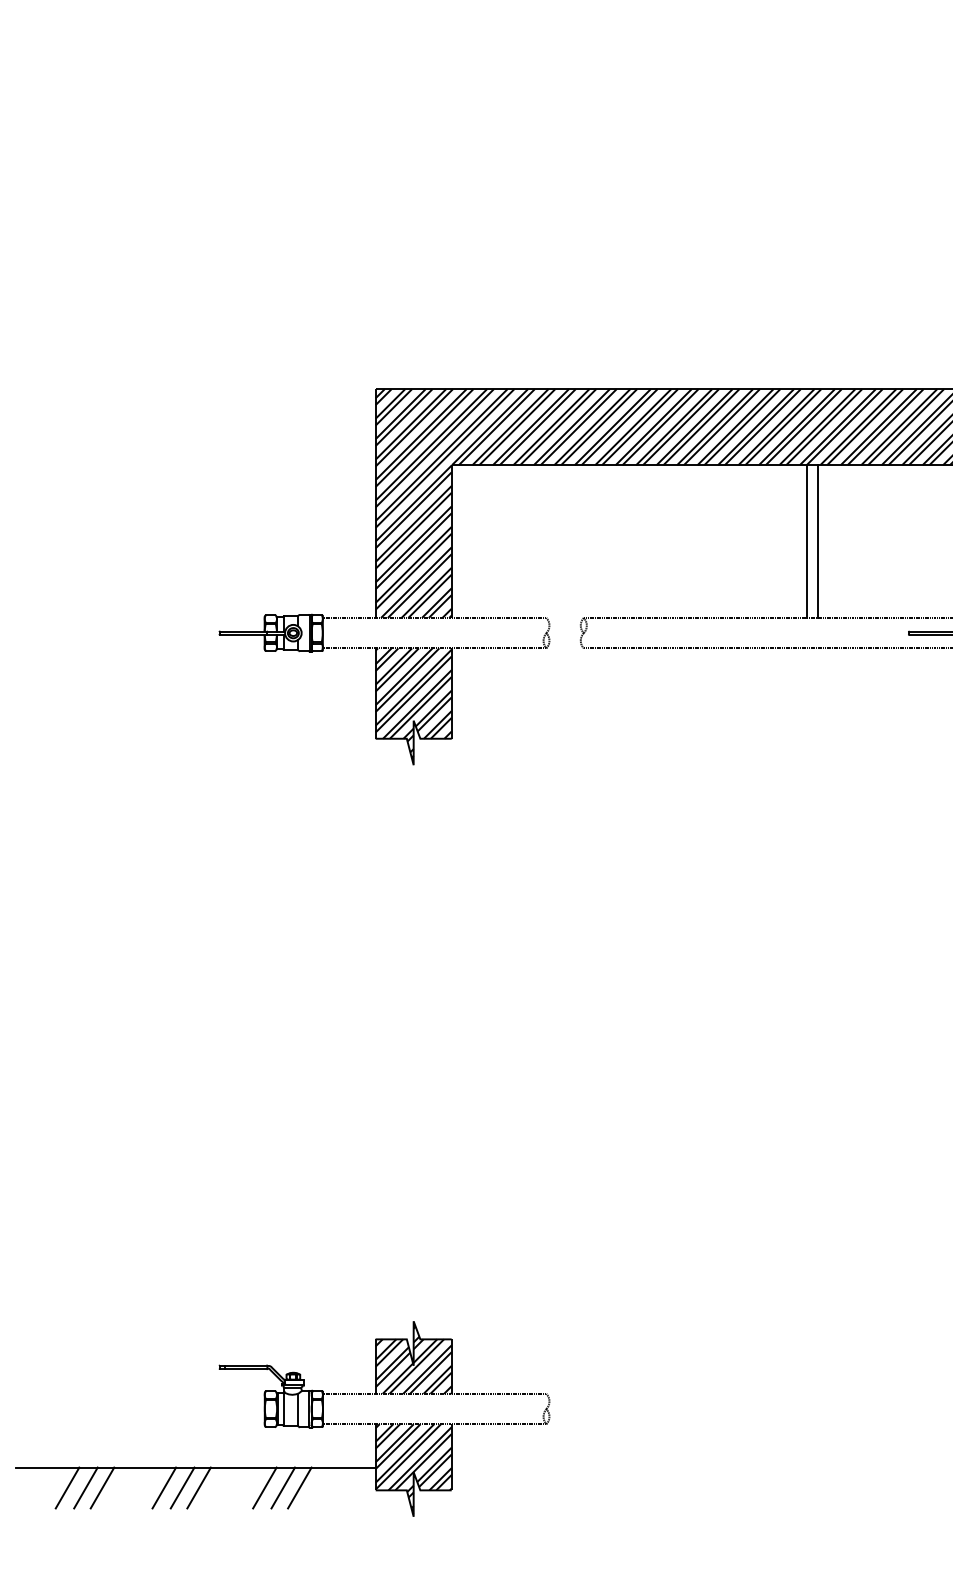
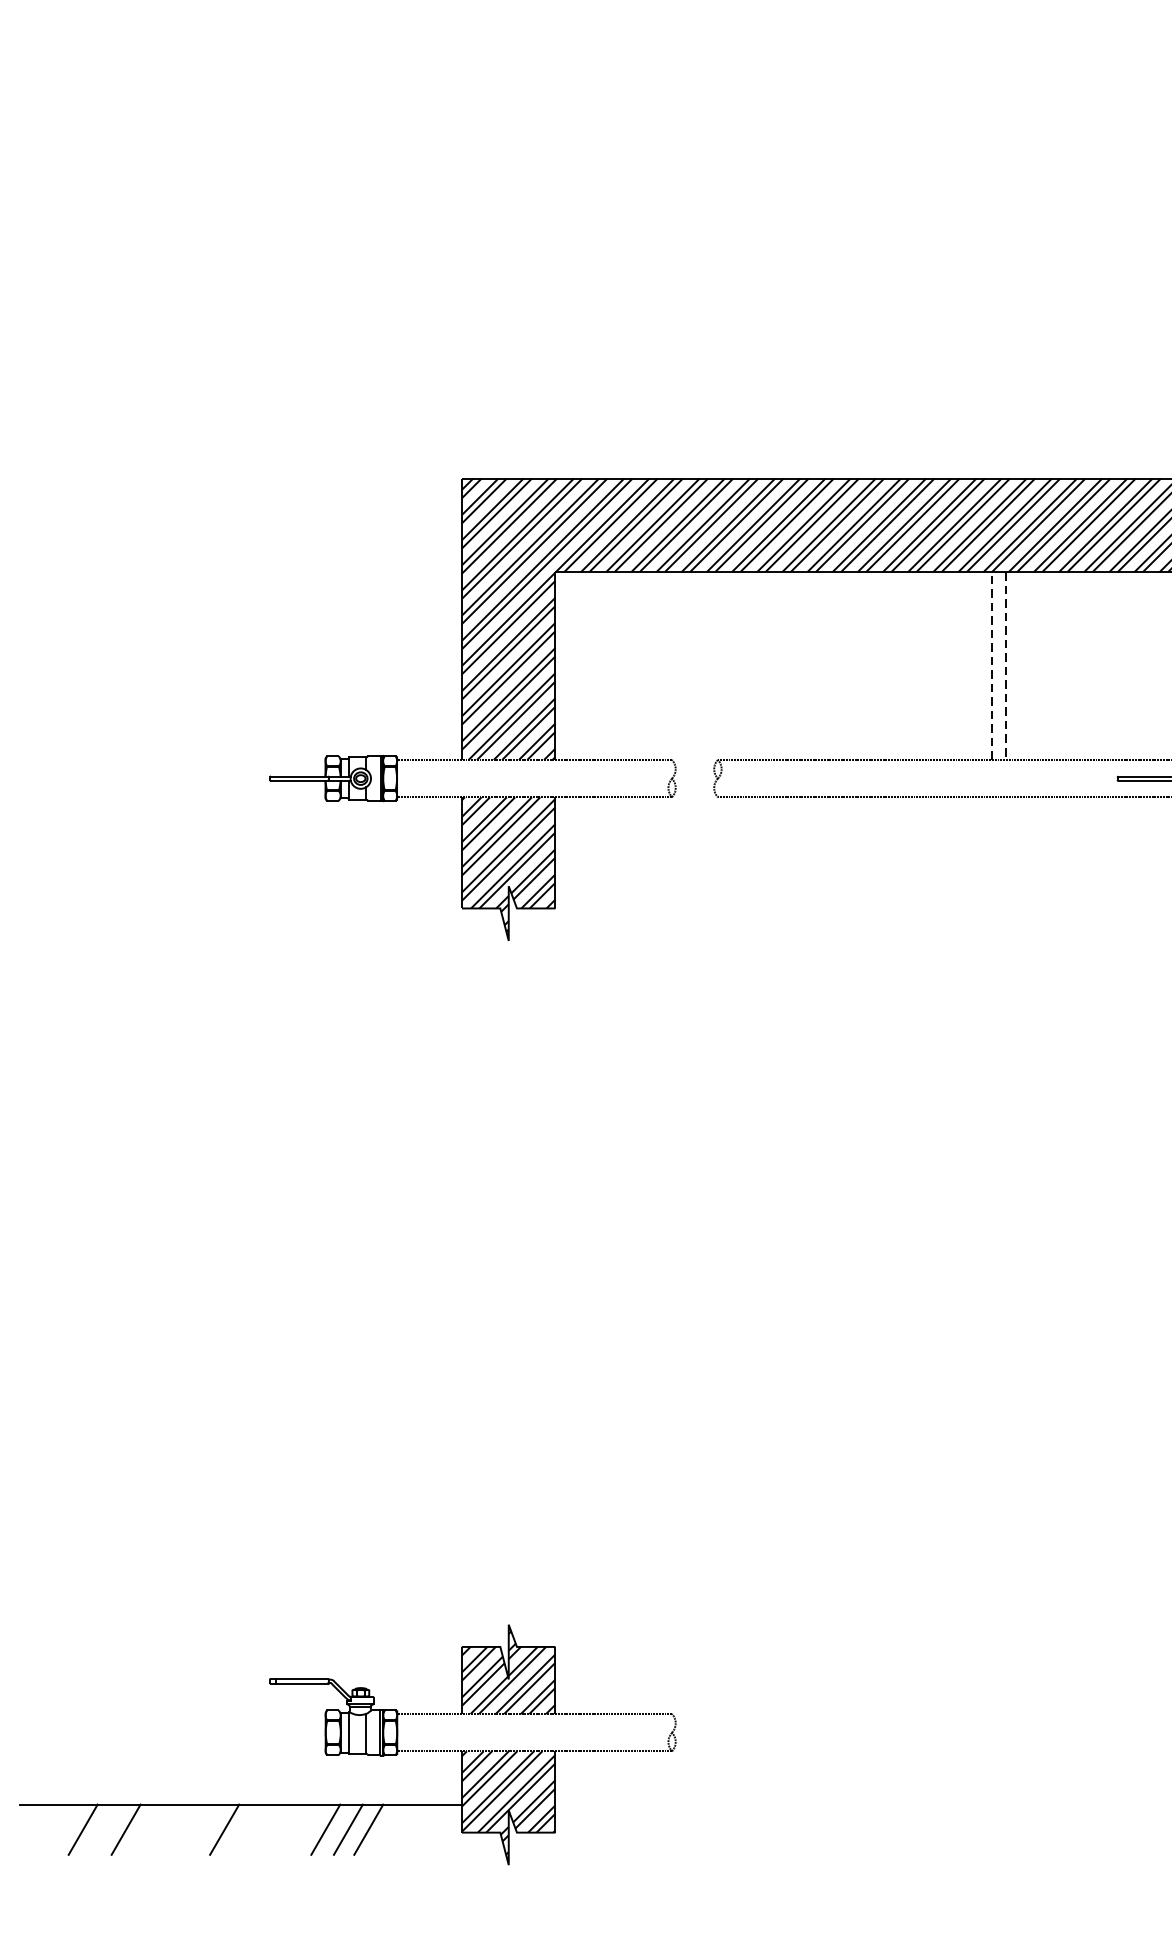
line: (806, 541) -> (991, 665), solid -> dashed
line: (817, 542) -> (1005, 667), solid -> dashed
line: (85, 1487) -> (105, 1829), removed
line: (164, 1487) -> (202, 1829), removed
line: (198, 1487) -> (244, 1829), removed

